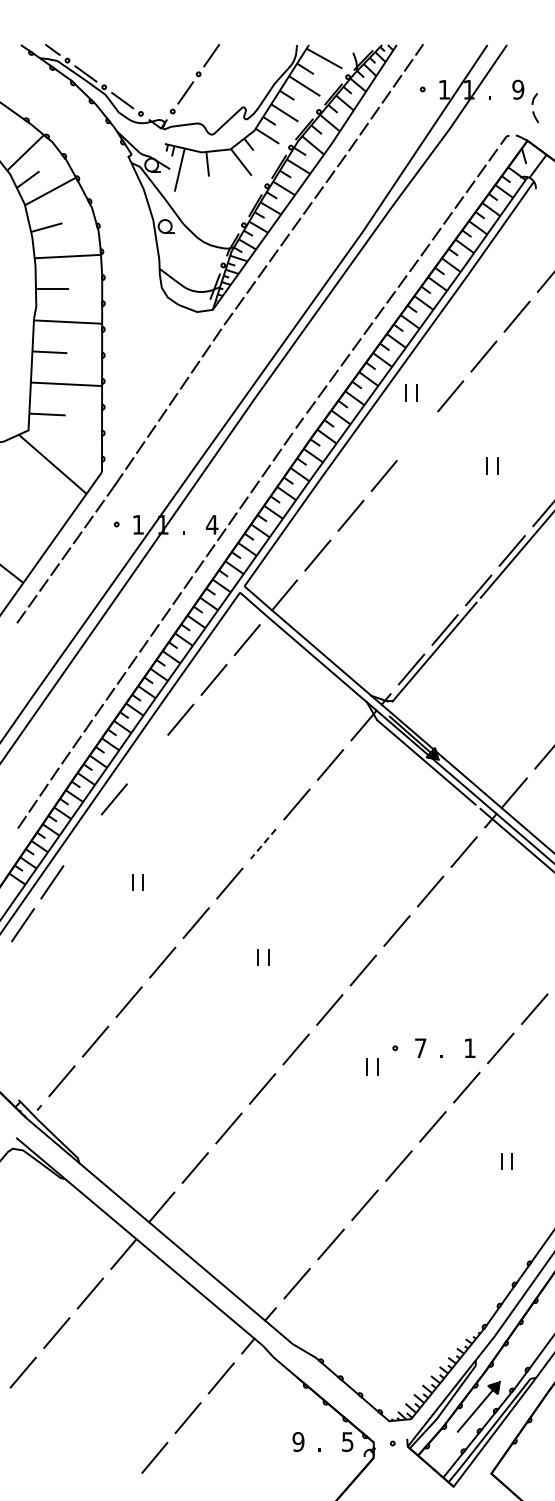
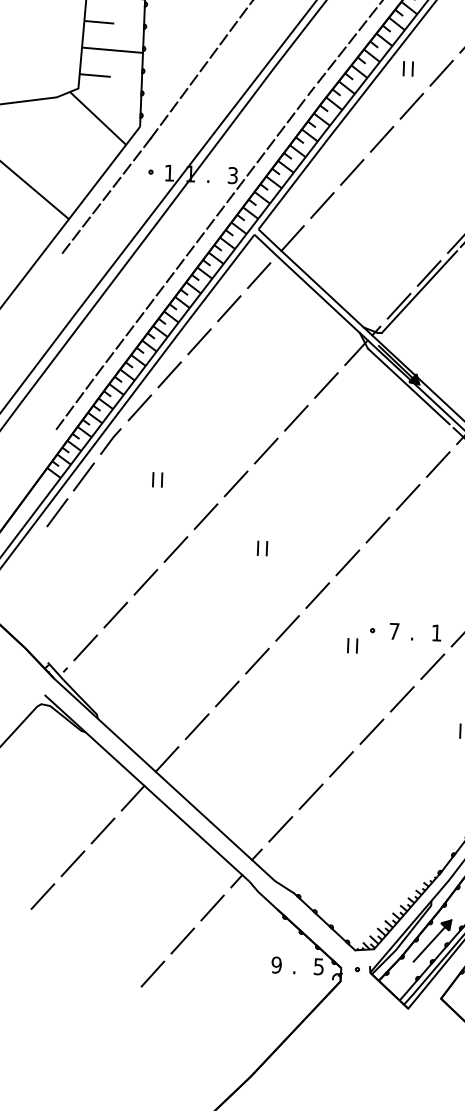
line: (417, 436) -> (411, 106), added
text: (211, 524) -> (232, 175), 4 -> 3
line: (147, 759) -> (169, 374), added
line: (81, 839) -> (110, 441), added
line: (263, 844) -> (266, 451), dashed -> solid

